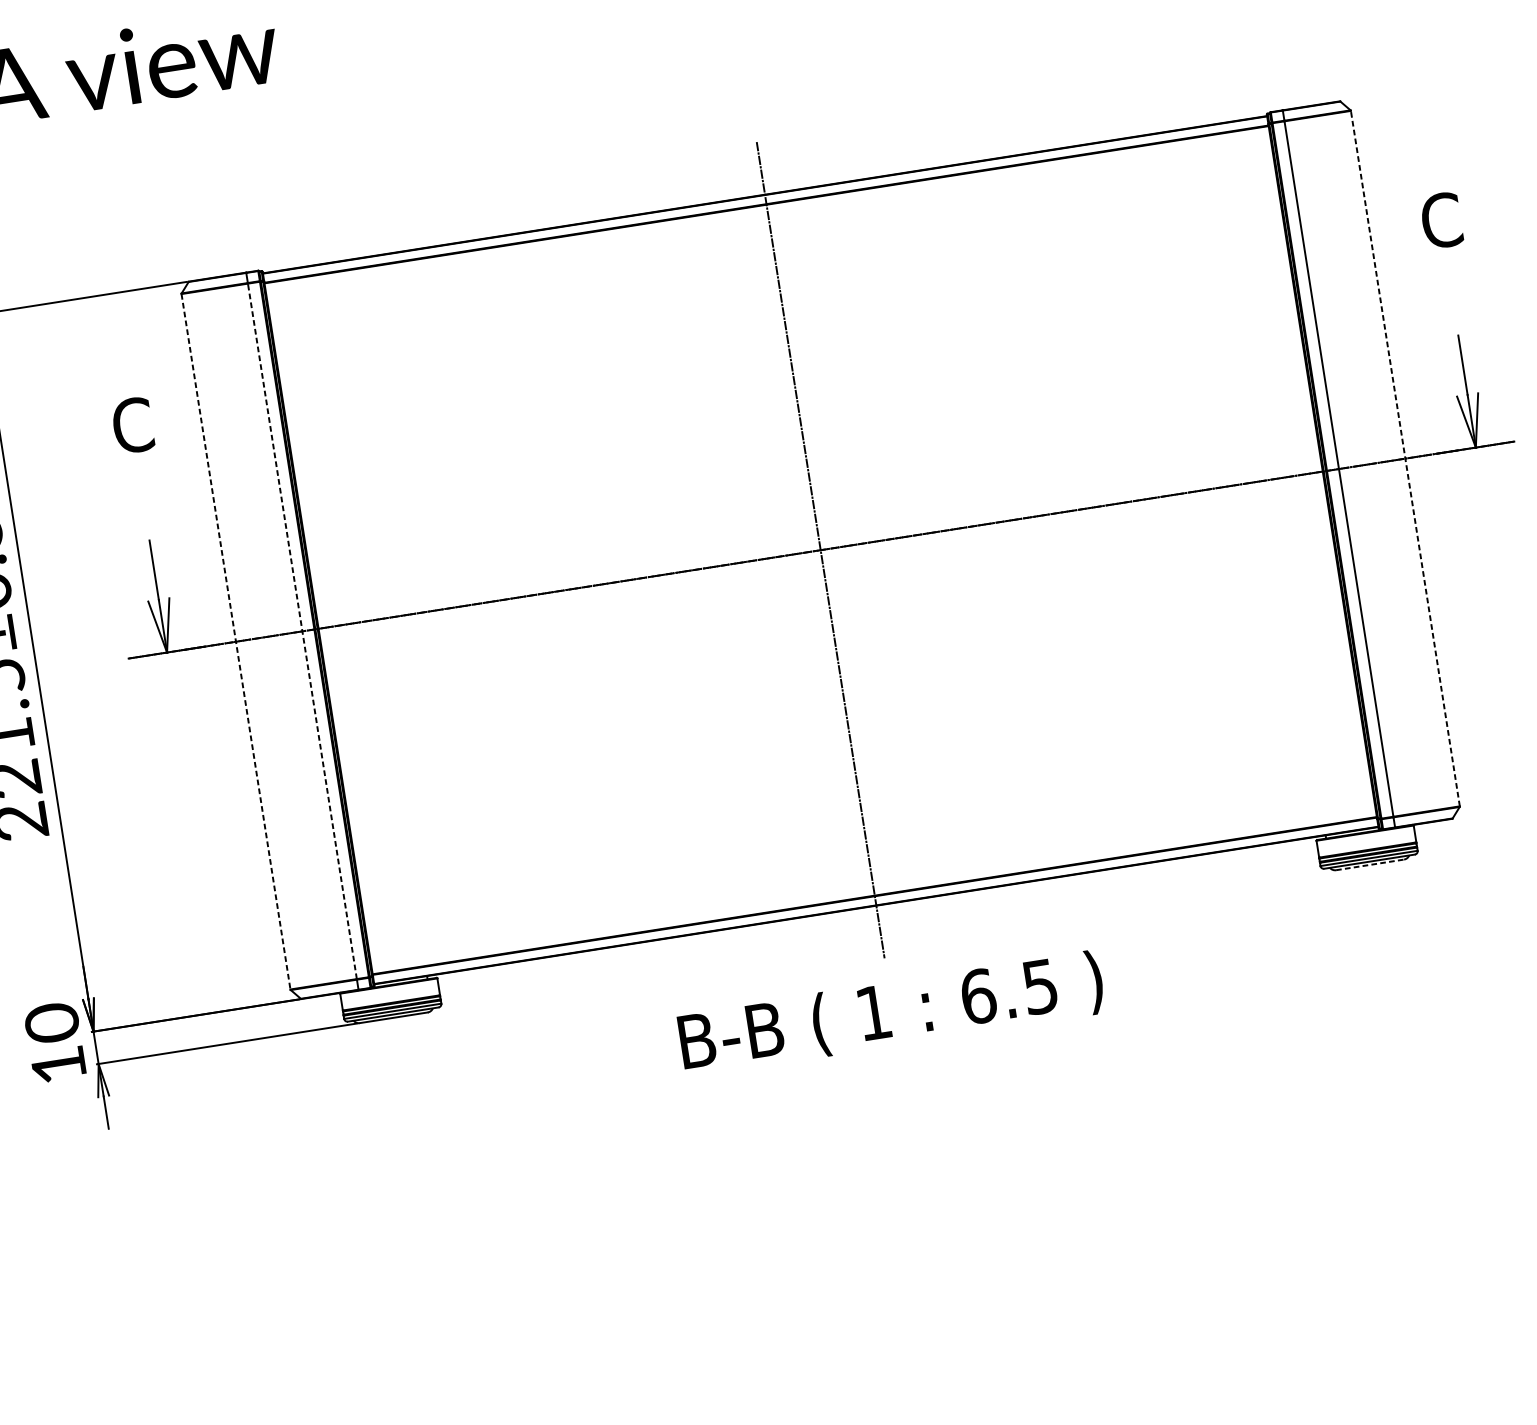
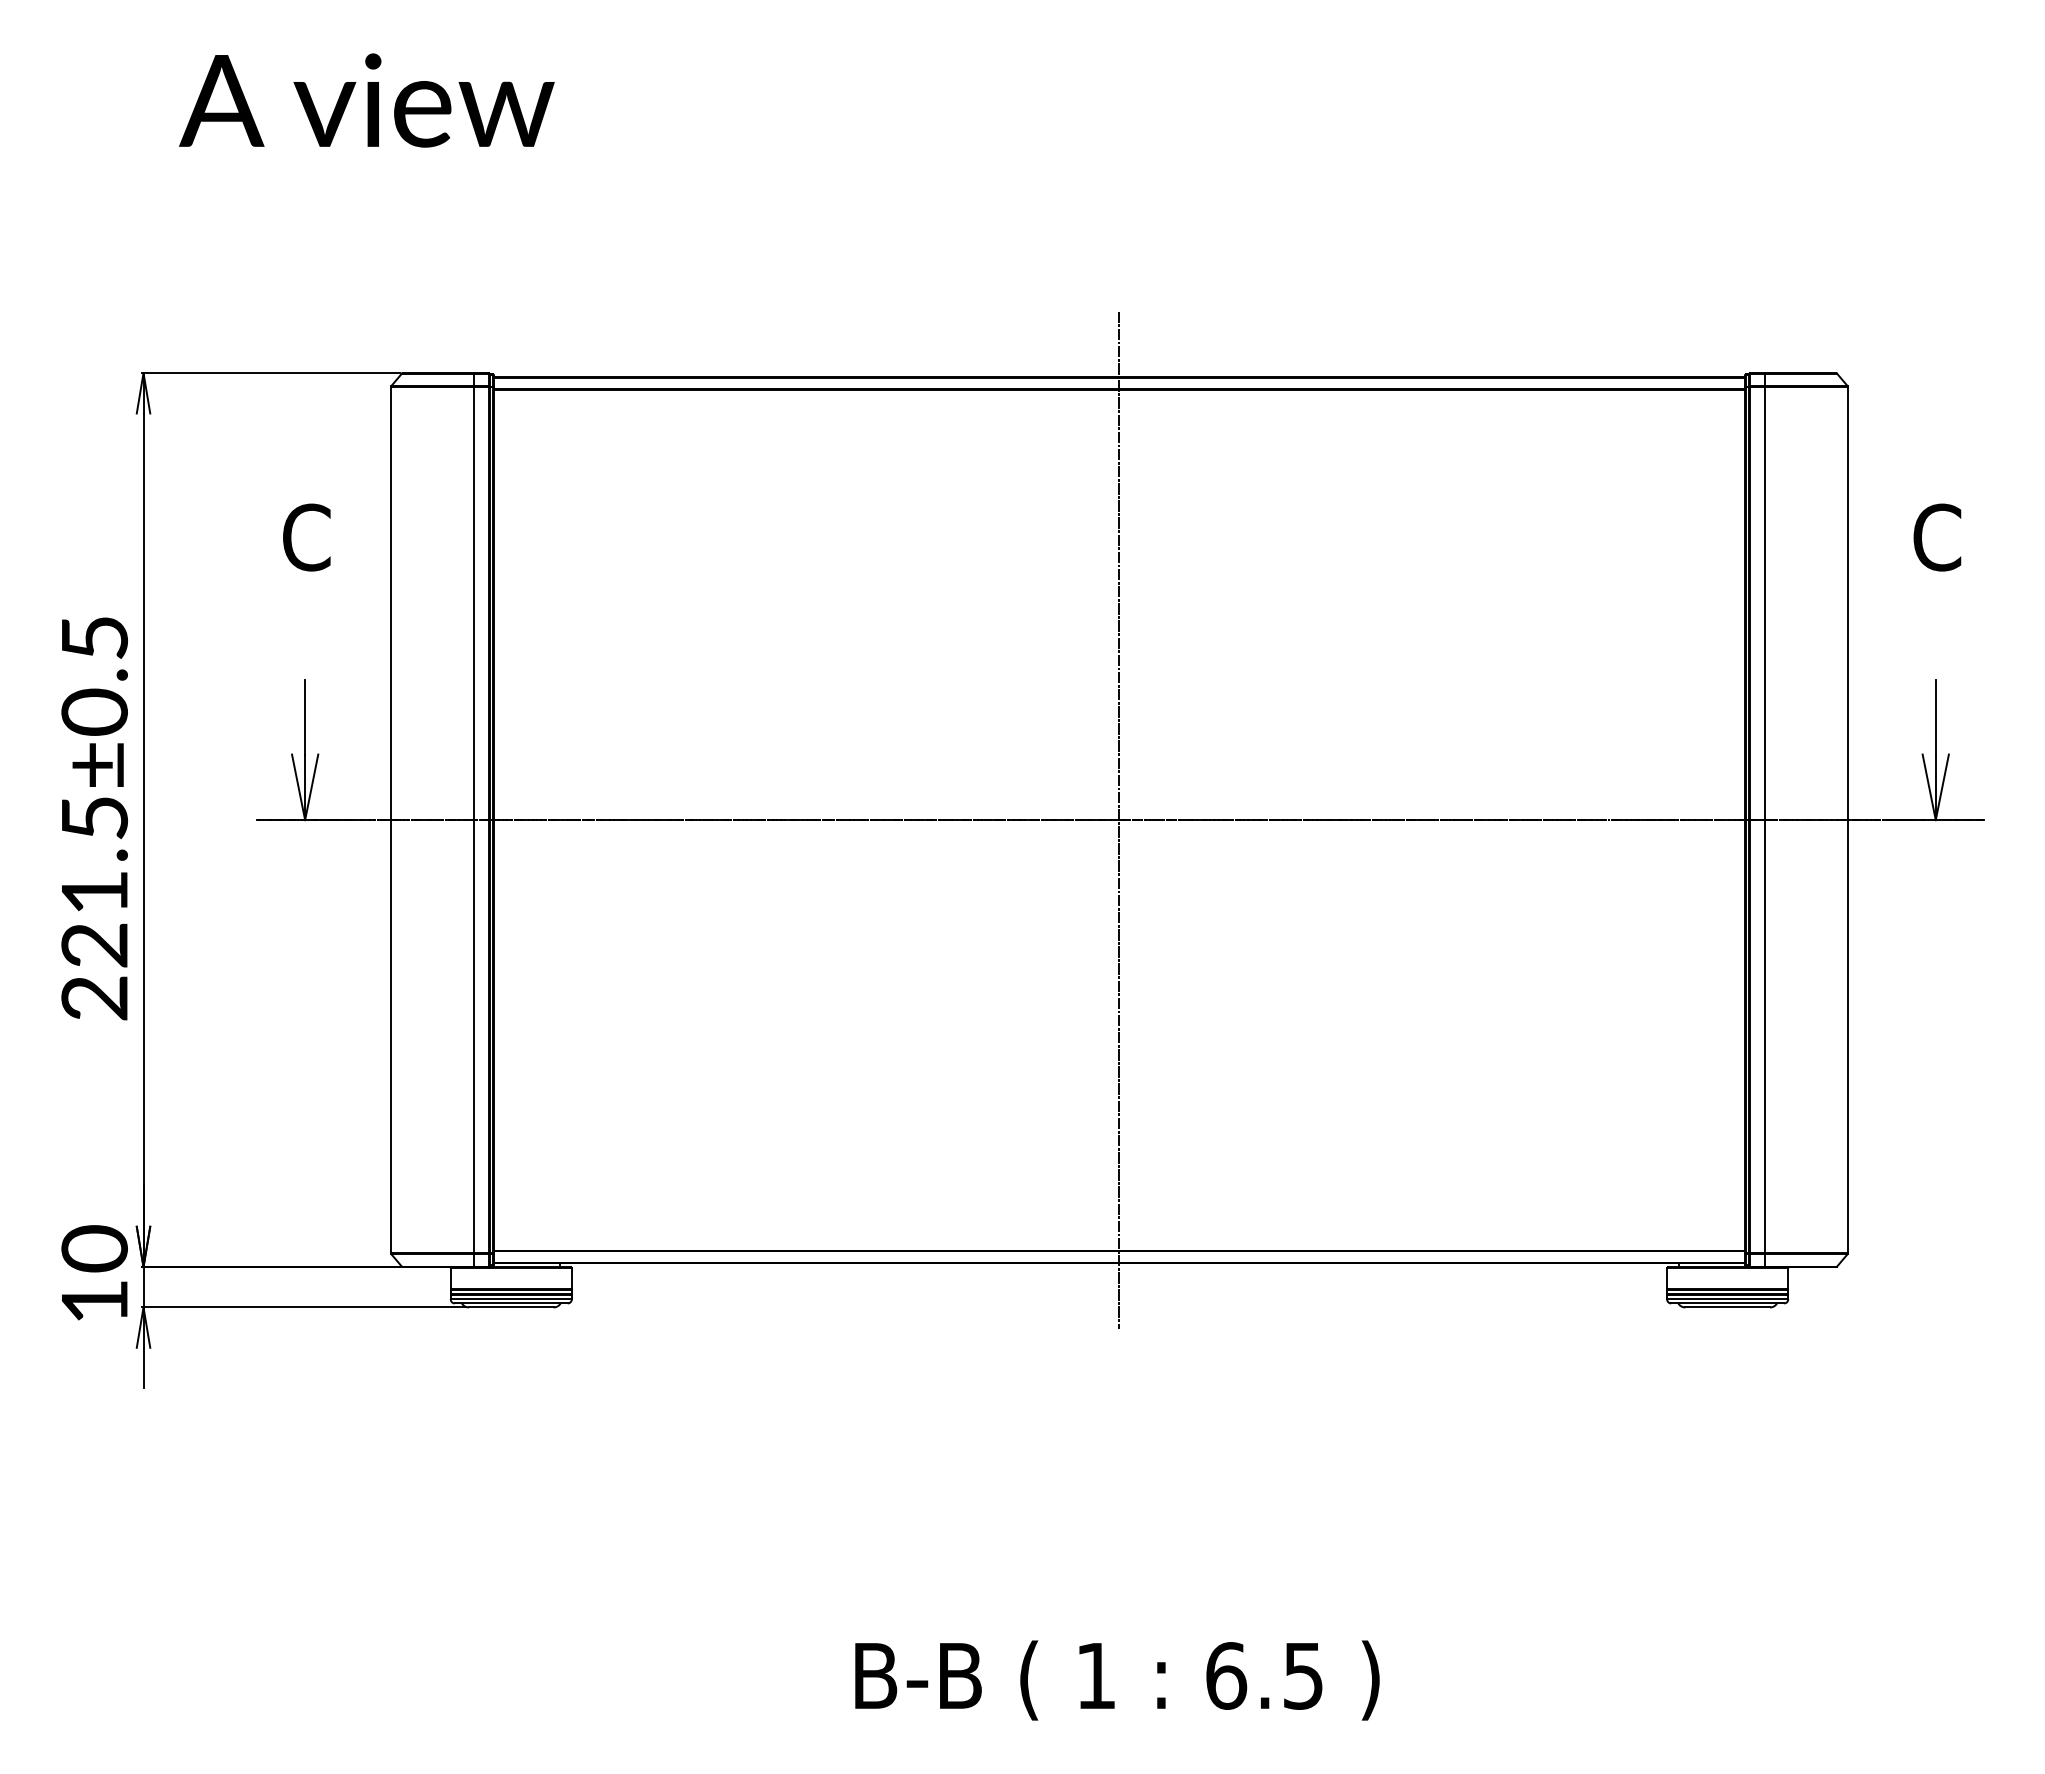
line: (1404, 458) -> (1847, 819), dashed -> solid
line: (302, 630) -> (473, 819), dashed -> solid
line: (236, 641) -> (391, 820), dashed -> solid
line: (1370, 864) -> (1728, 1307), dashed -> solid
text: (891, 1013) -> (1117, 1680), moved

